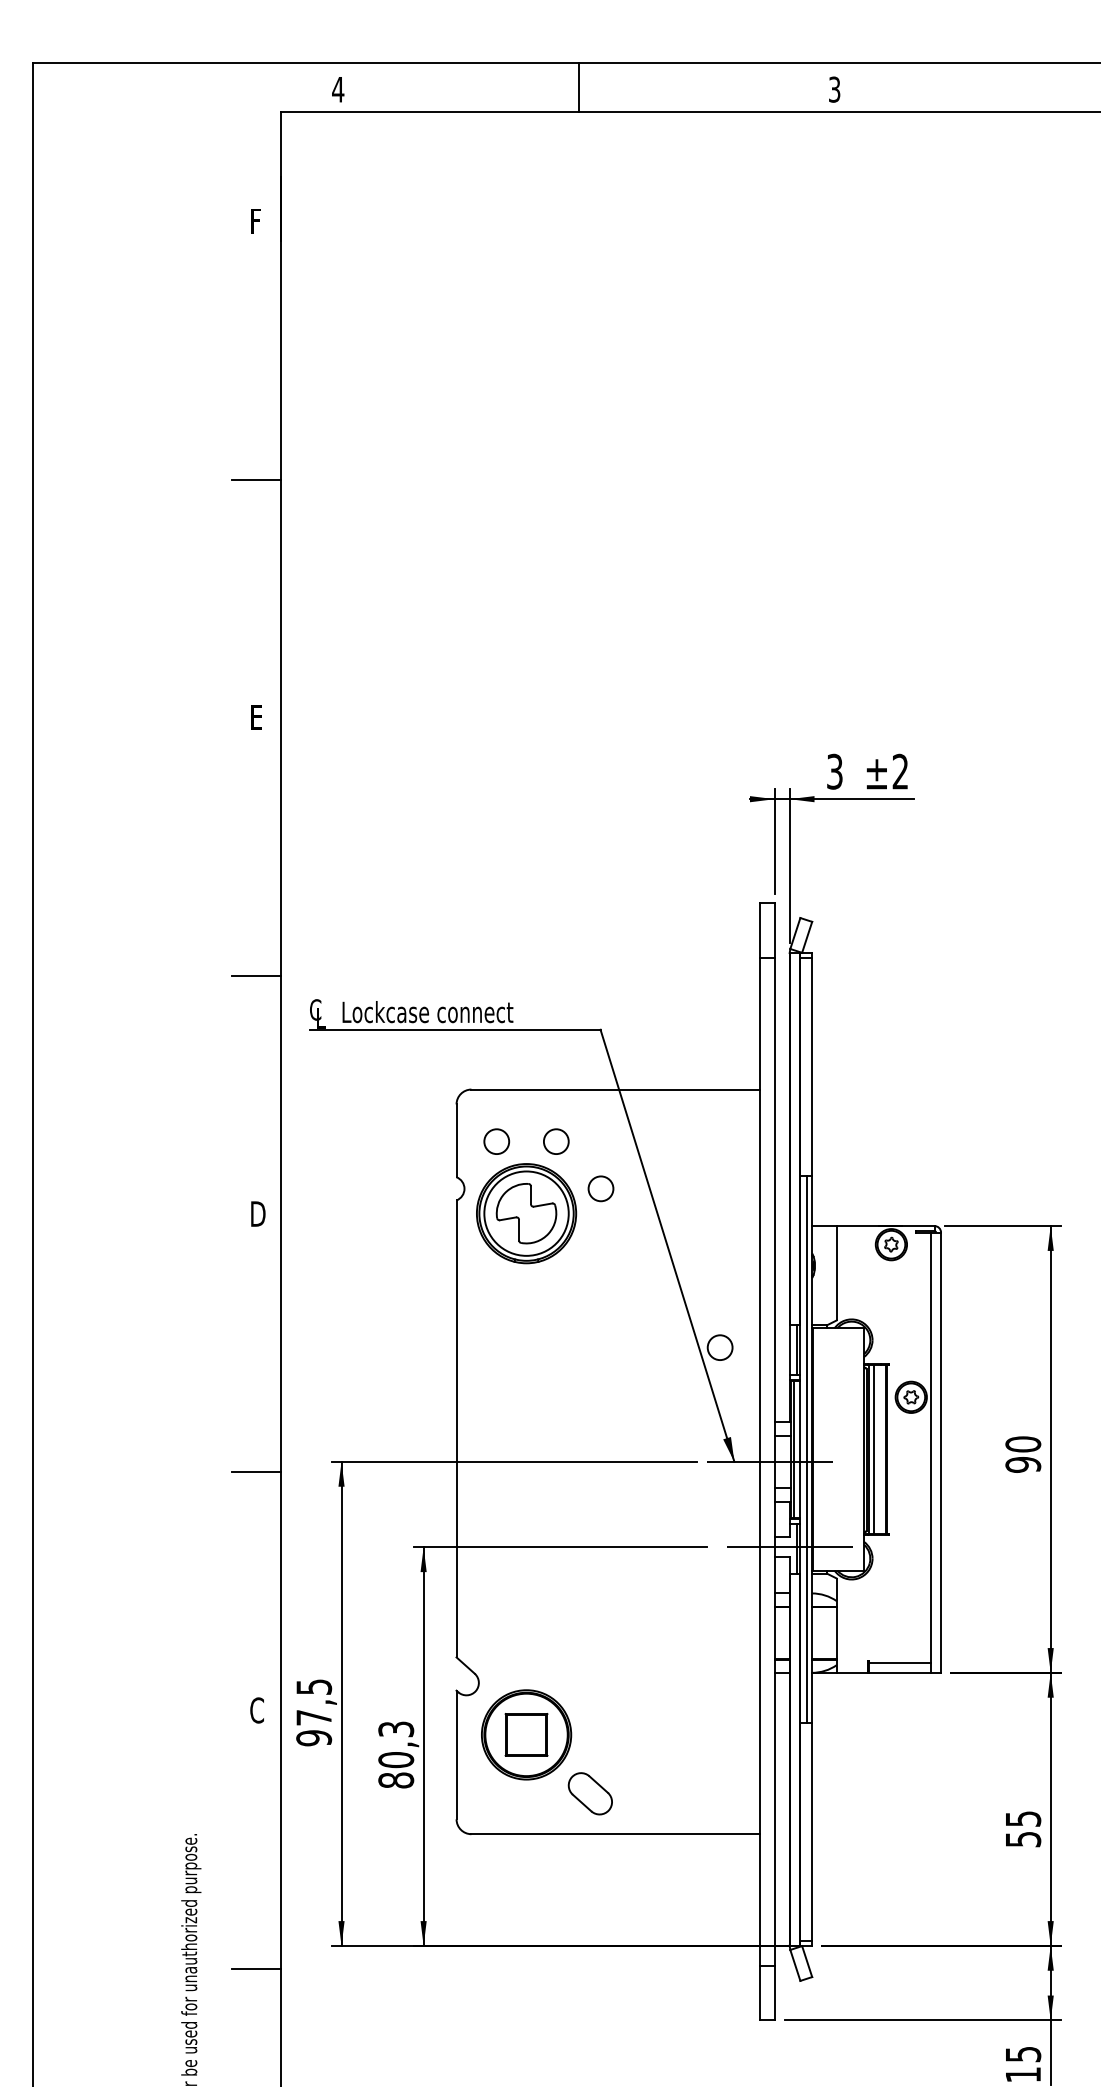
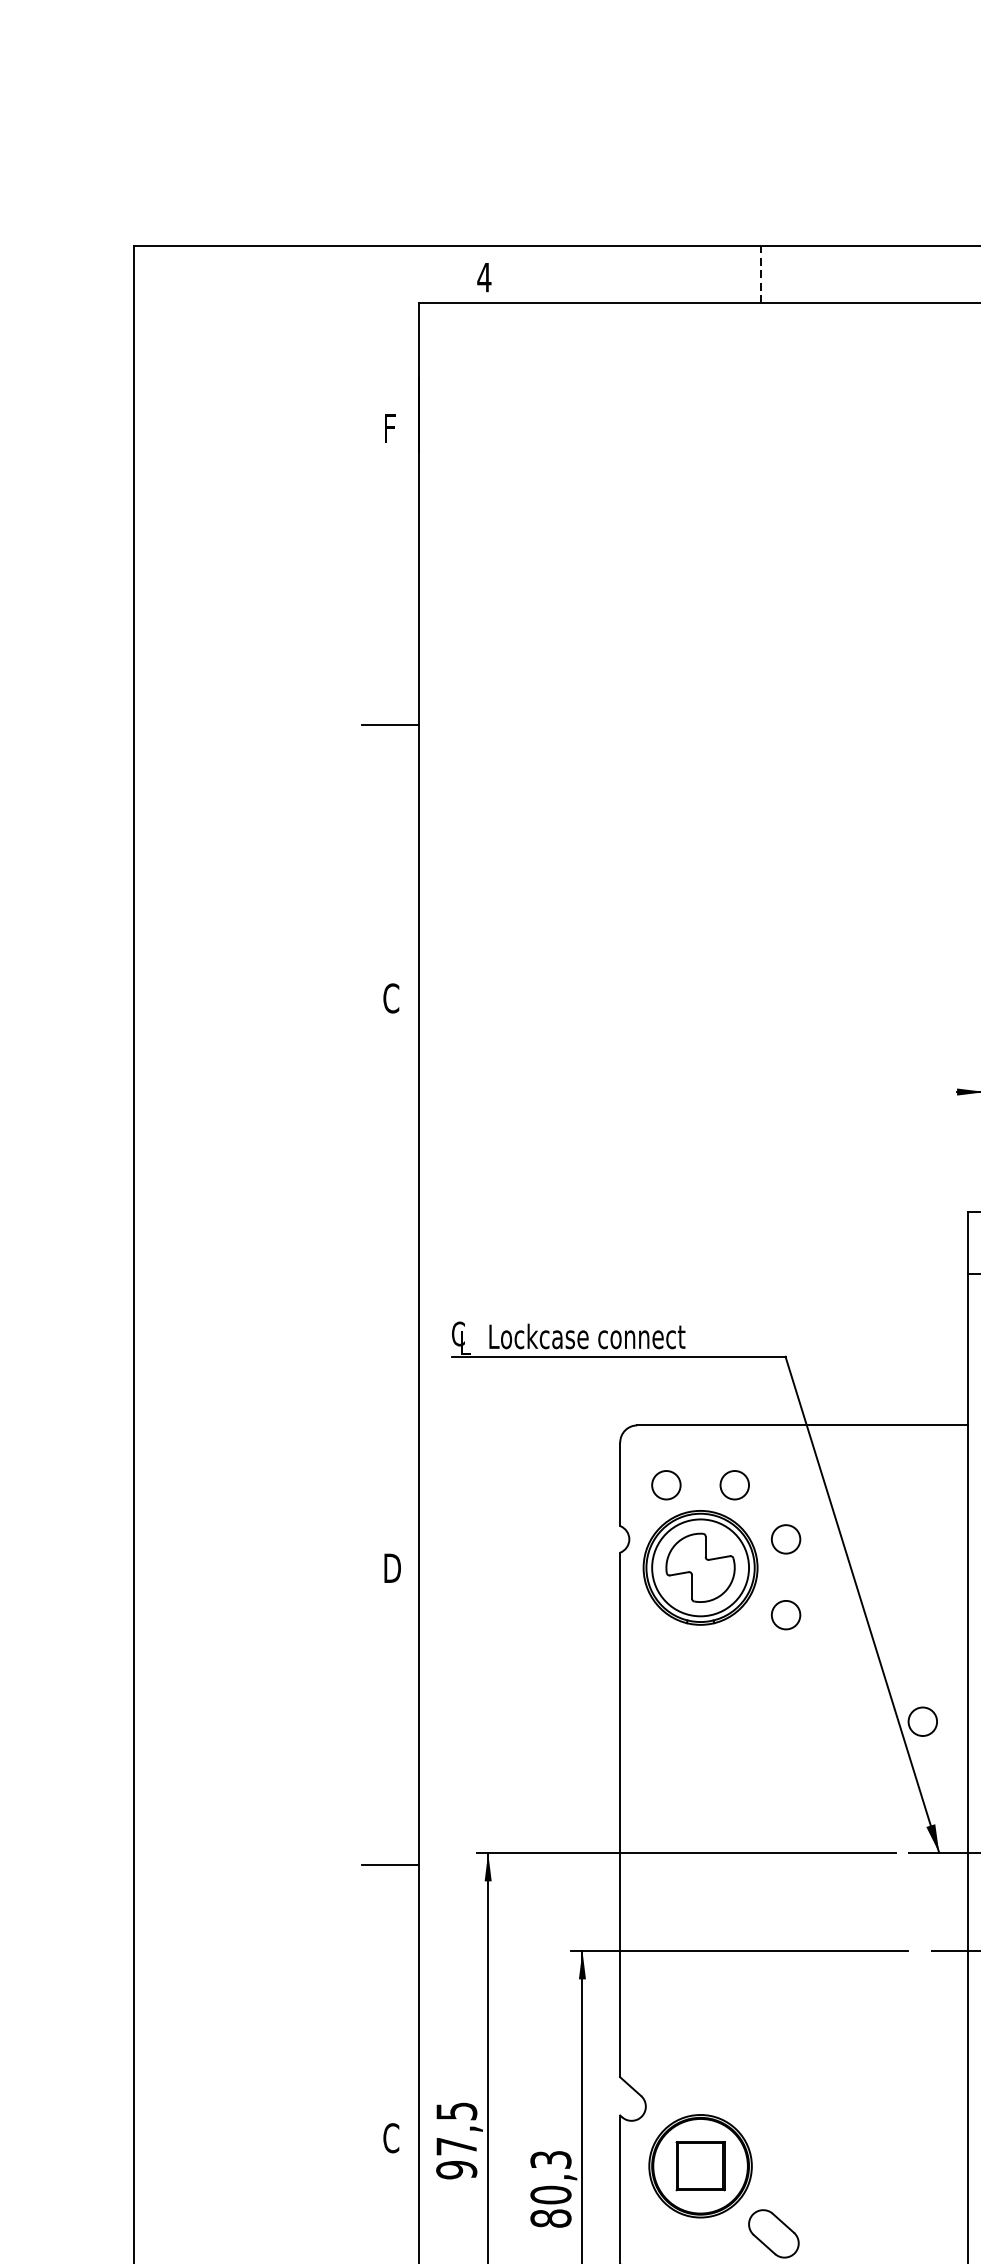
line: (579, 87) -> (761, 275), solid -> dashed
text: (256, 717) -> (390, 998), E -> C
line: (256, 976) -> (390, 1295), removed
circle: (600, 1254) -> (785, 1614), added

